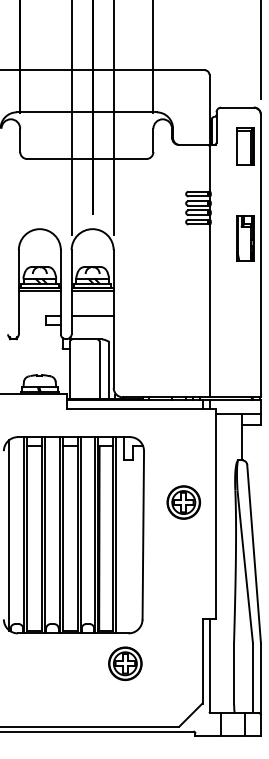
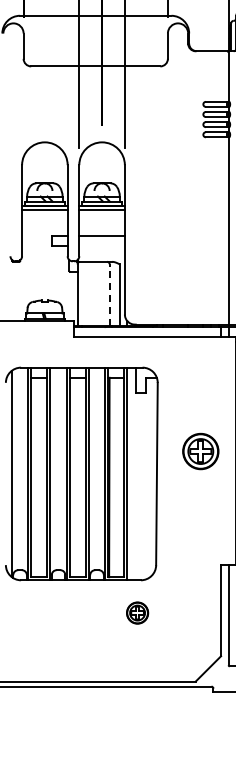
line: (99, 370) -> (109, 295), solid -> dashed
part: (183, 502) -> (200, 451), moved
part: (125, 663) -> (137, 612), size x0.6

